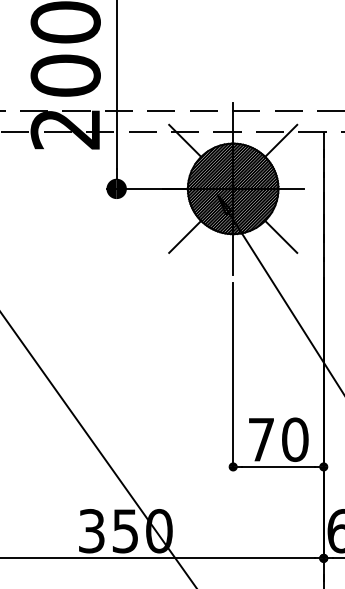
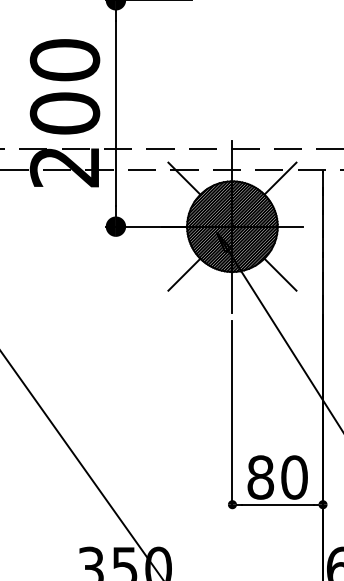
text: (261, 439) -> (260, 477), 70 -> 80

